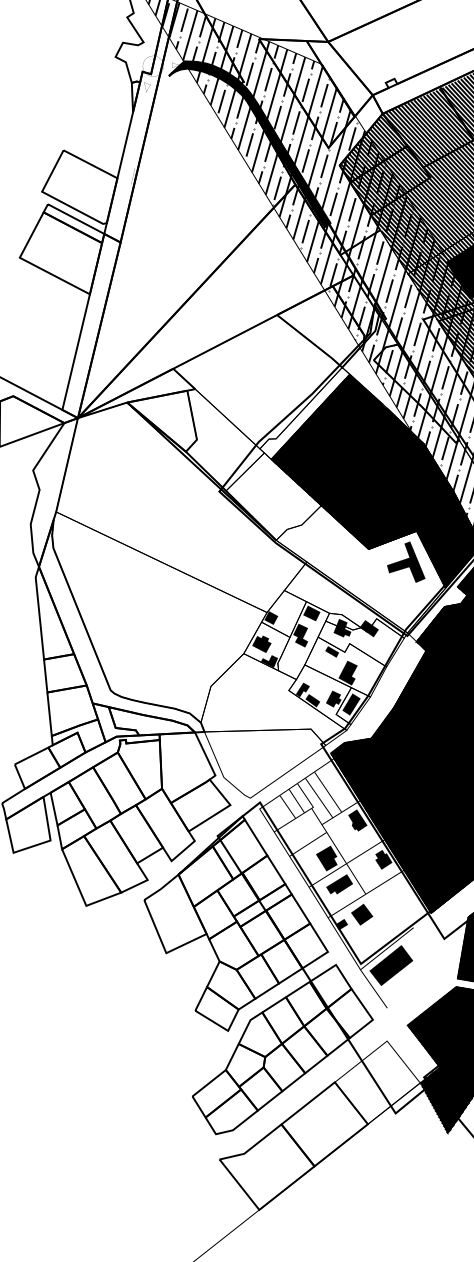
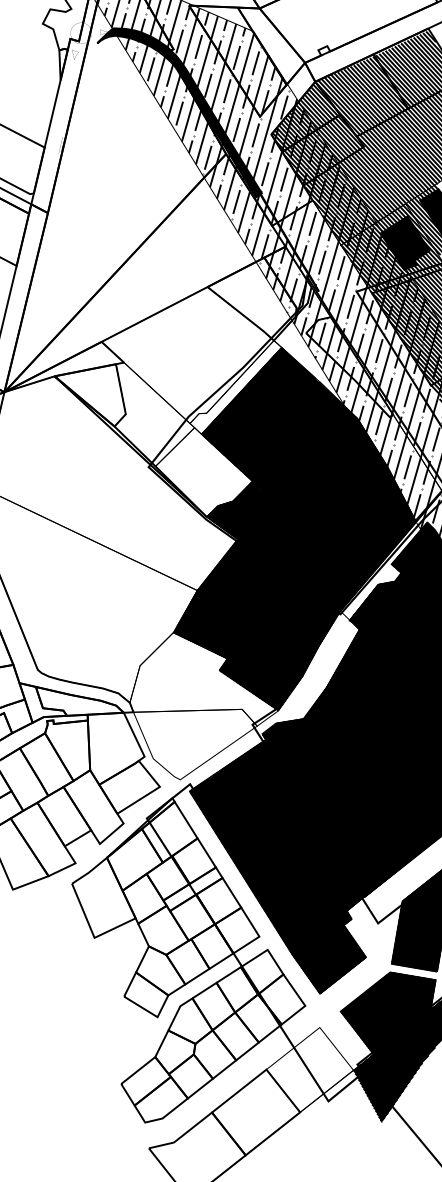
hatch: (344, 618) -> (276, 596), added
hatch: (345, 883) -> (277, 866), added

